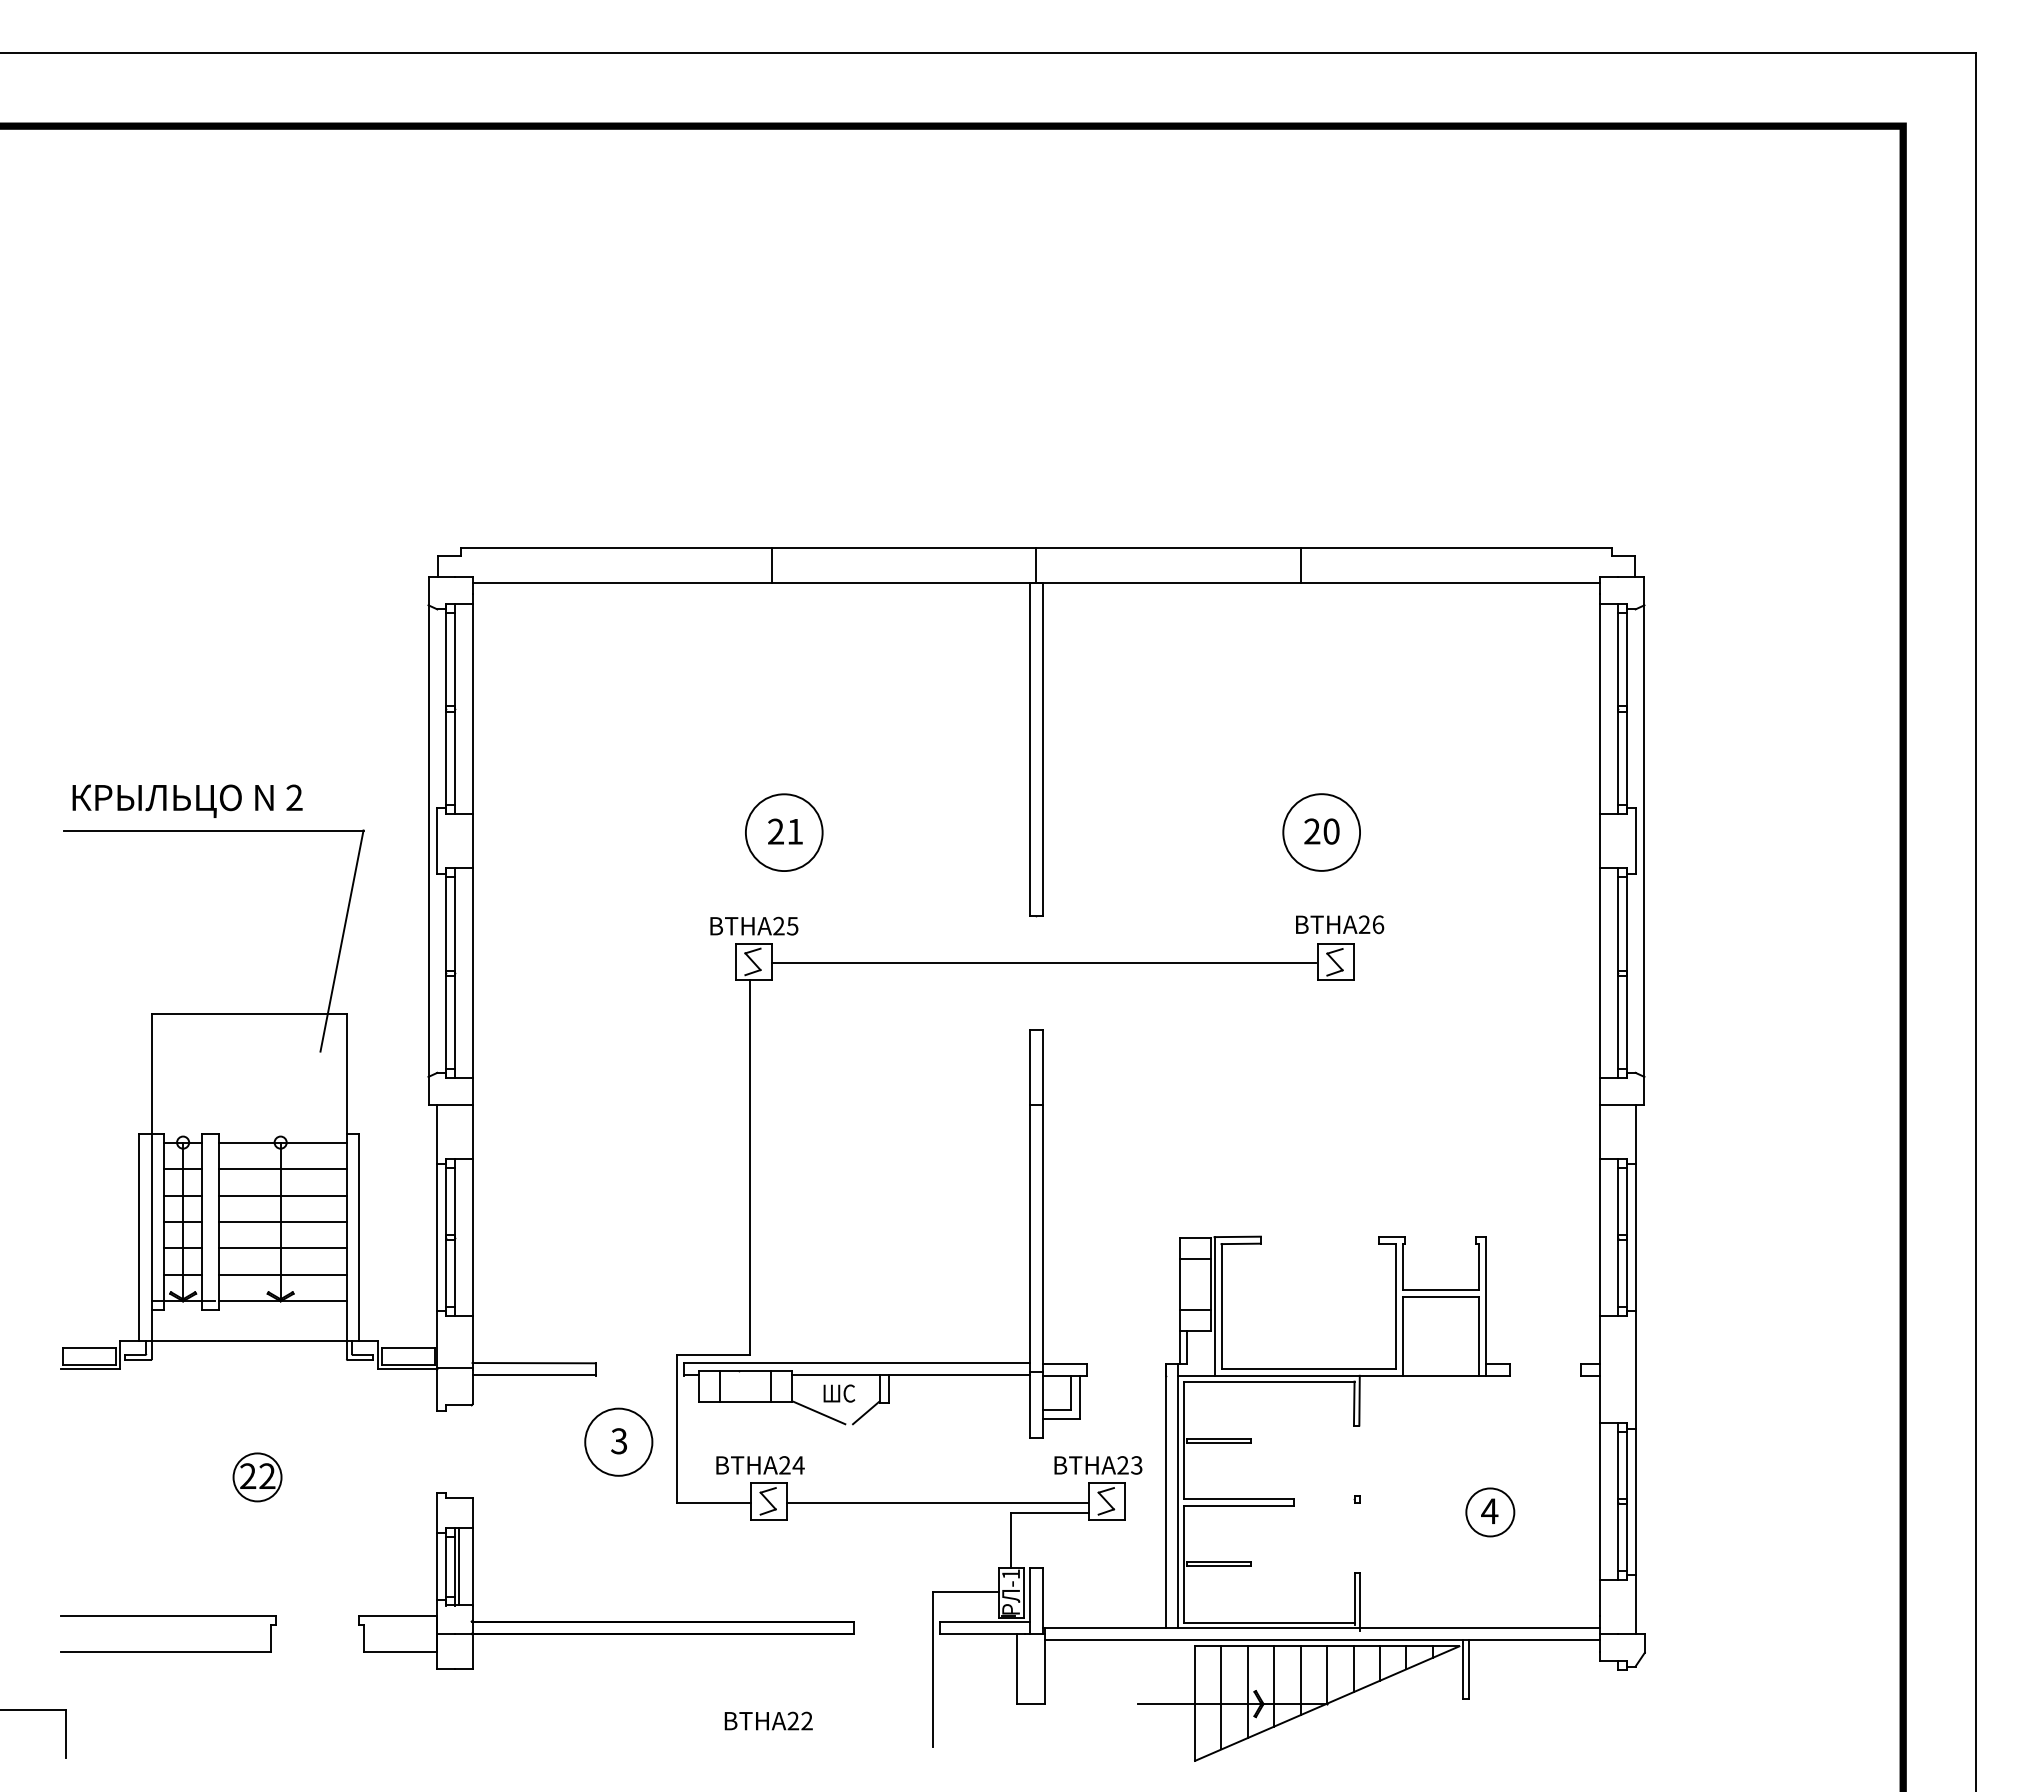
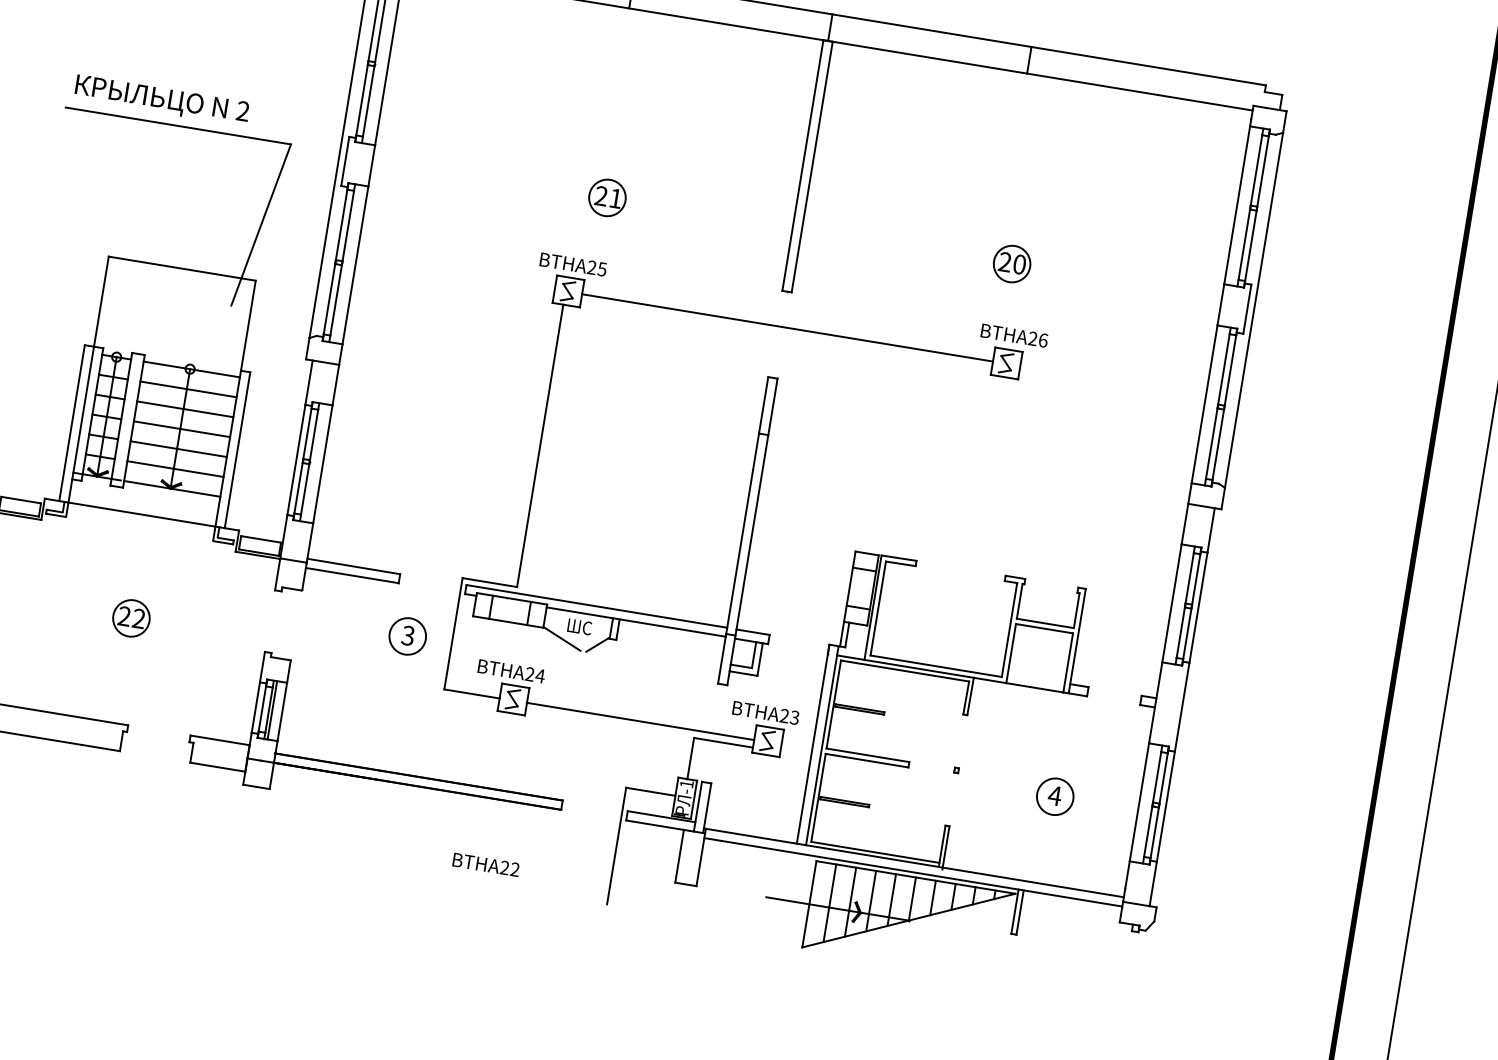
circle: (784, 832) -> (607, 197), size x0.62
circle: (1321, 832) -> (1011, 264), size x0.62
circle: (618, 1442) -> (407, 636), size x0.71

